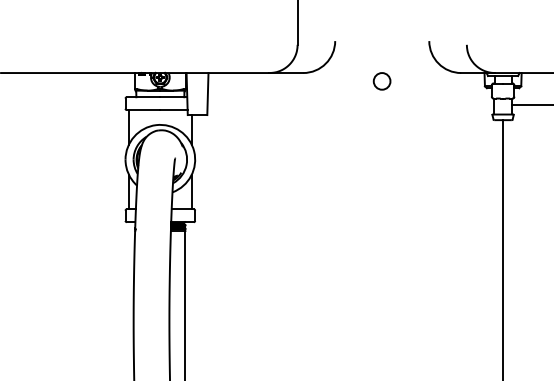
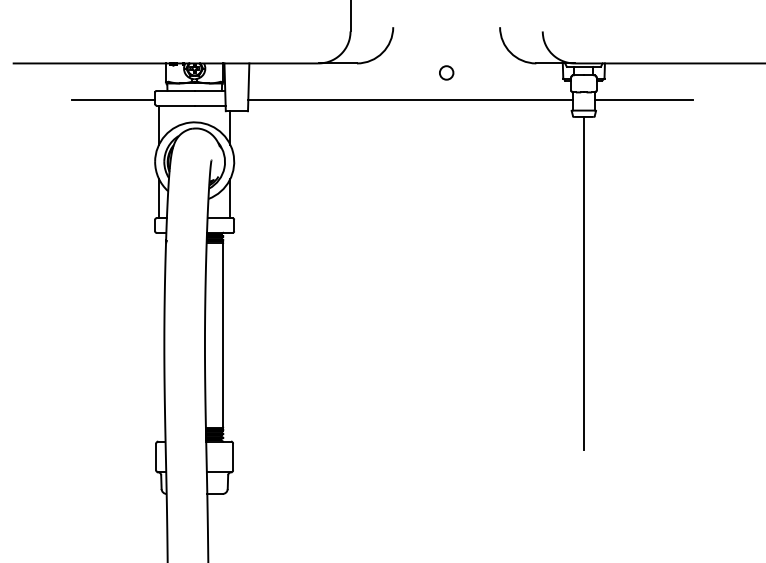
circle: (382, 80) -> (446, 72), size x0.71
line: (88, 105) -> (113, 100), added
line: (350, 105) -> (410, 100), added

